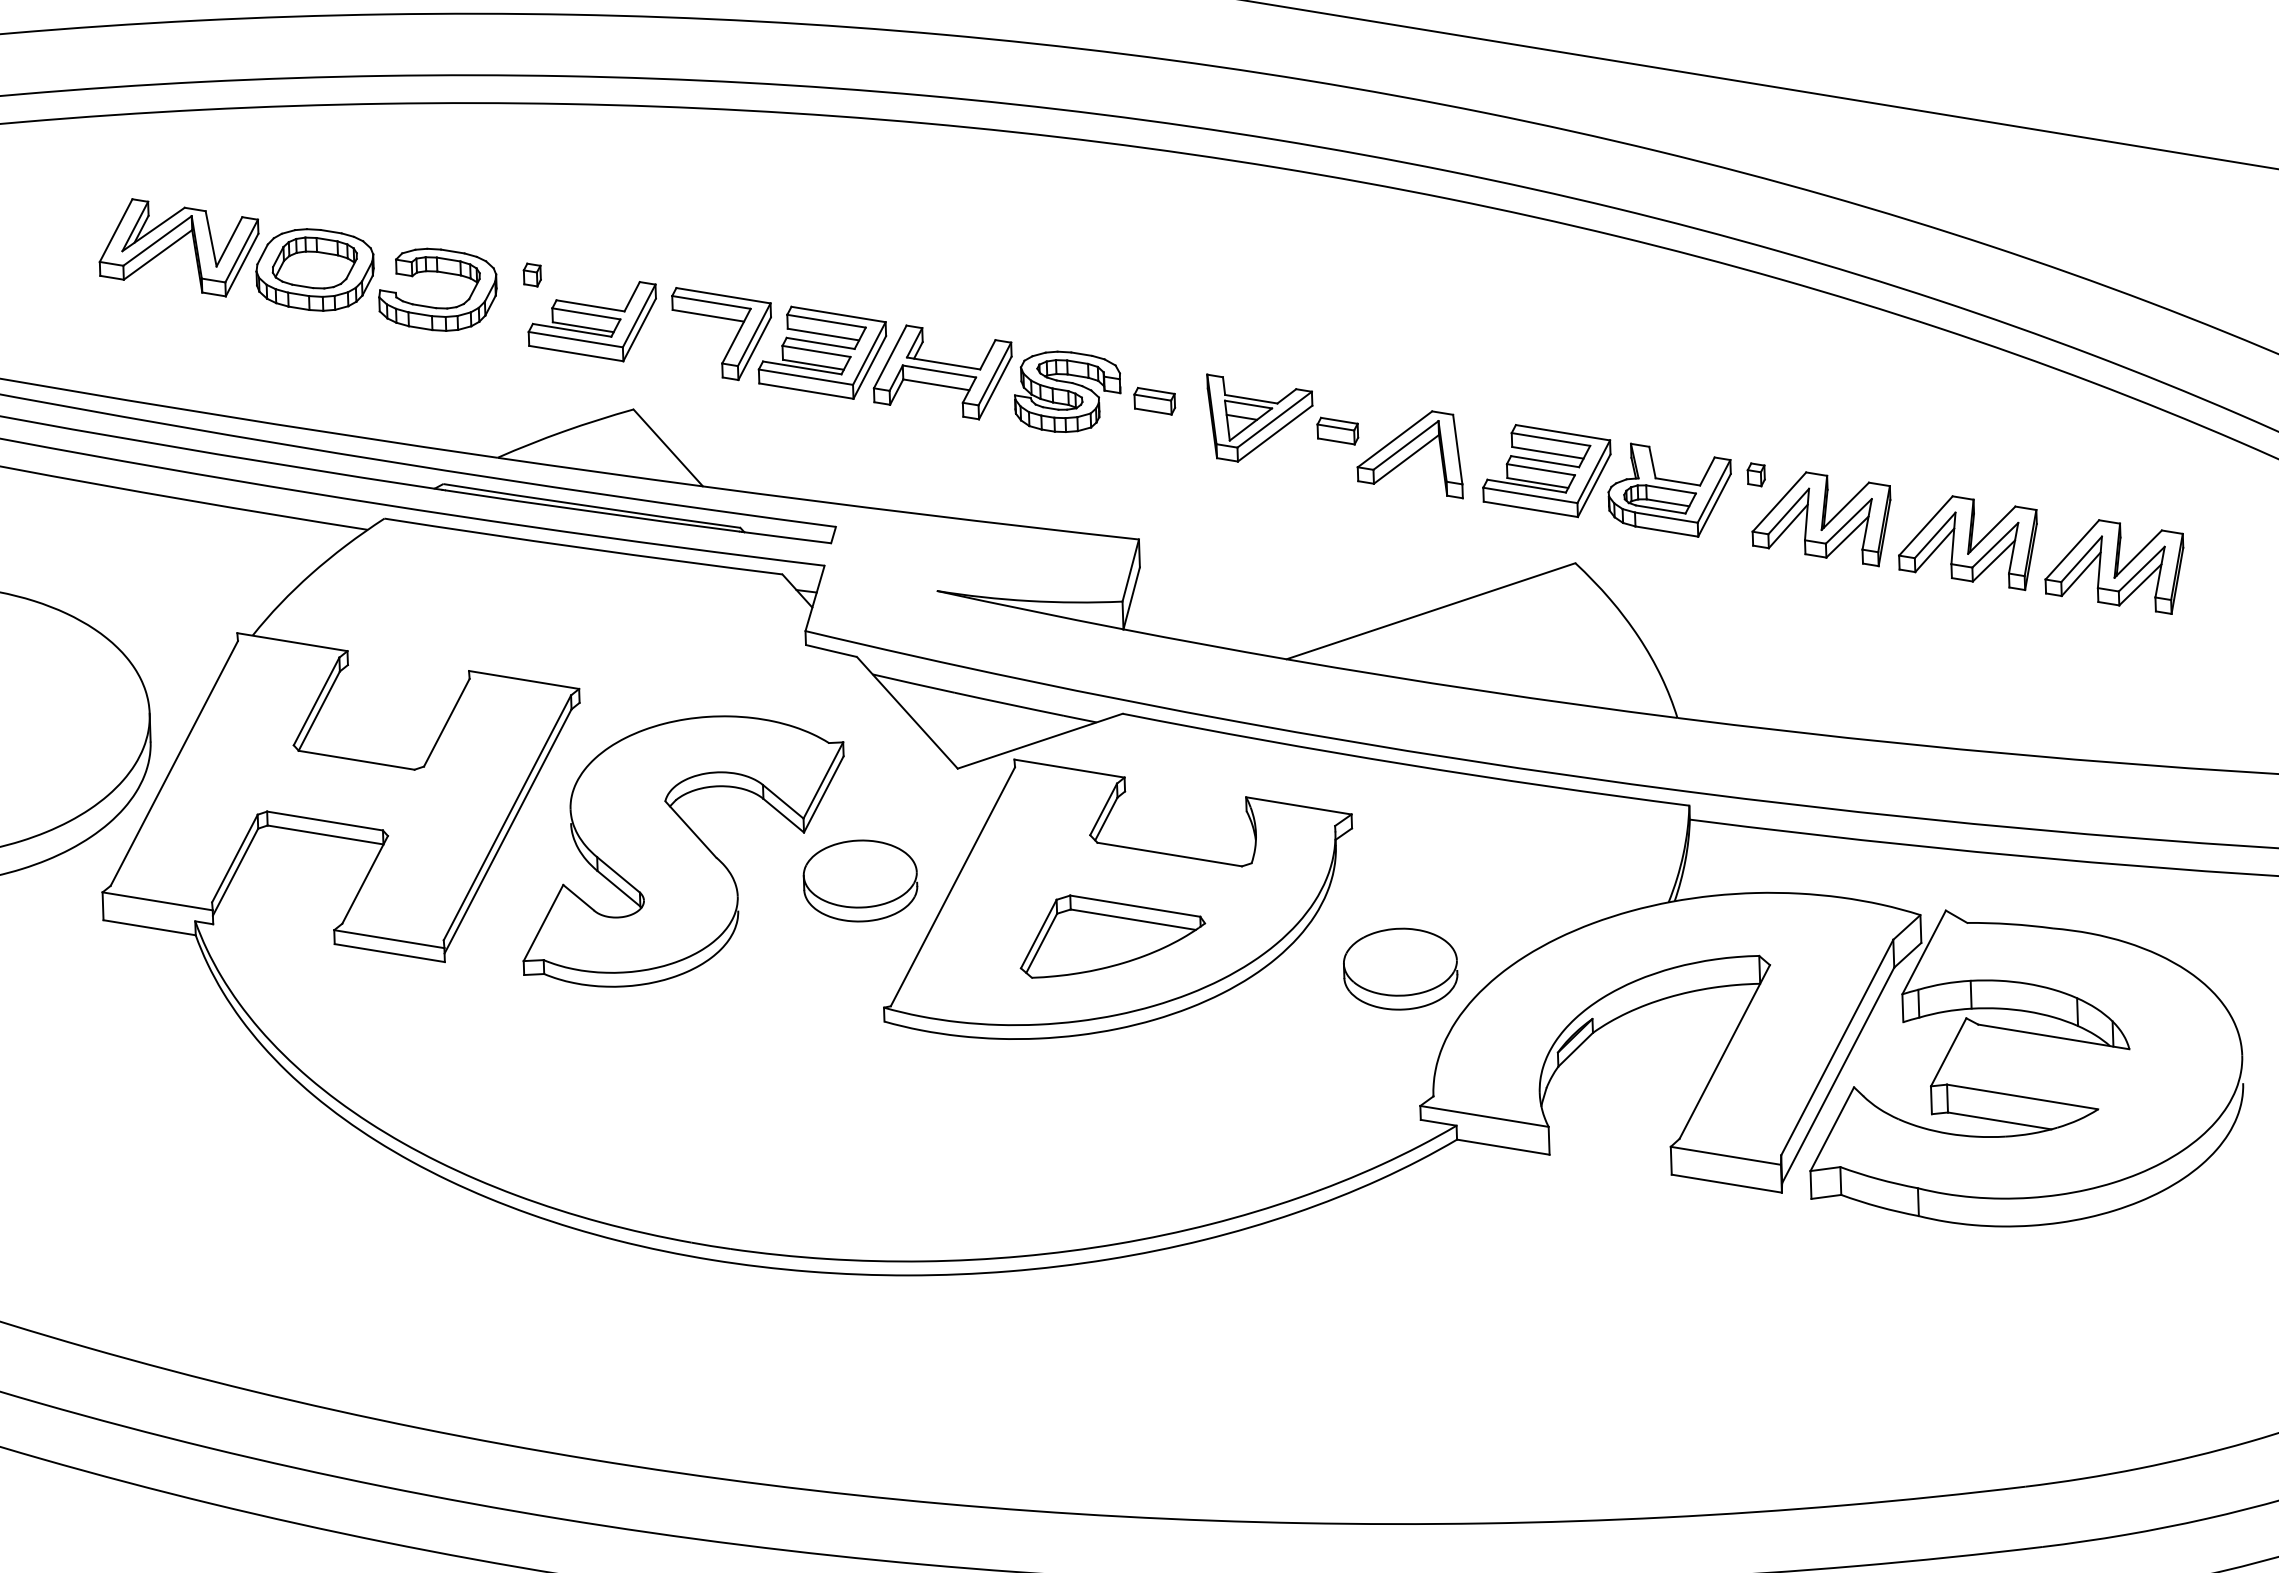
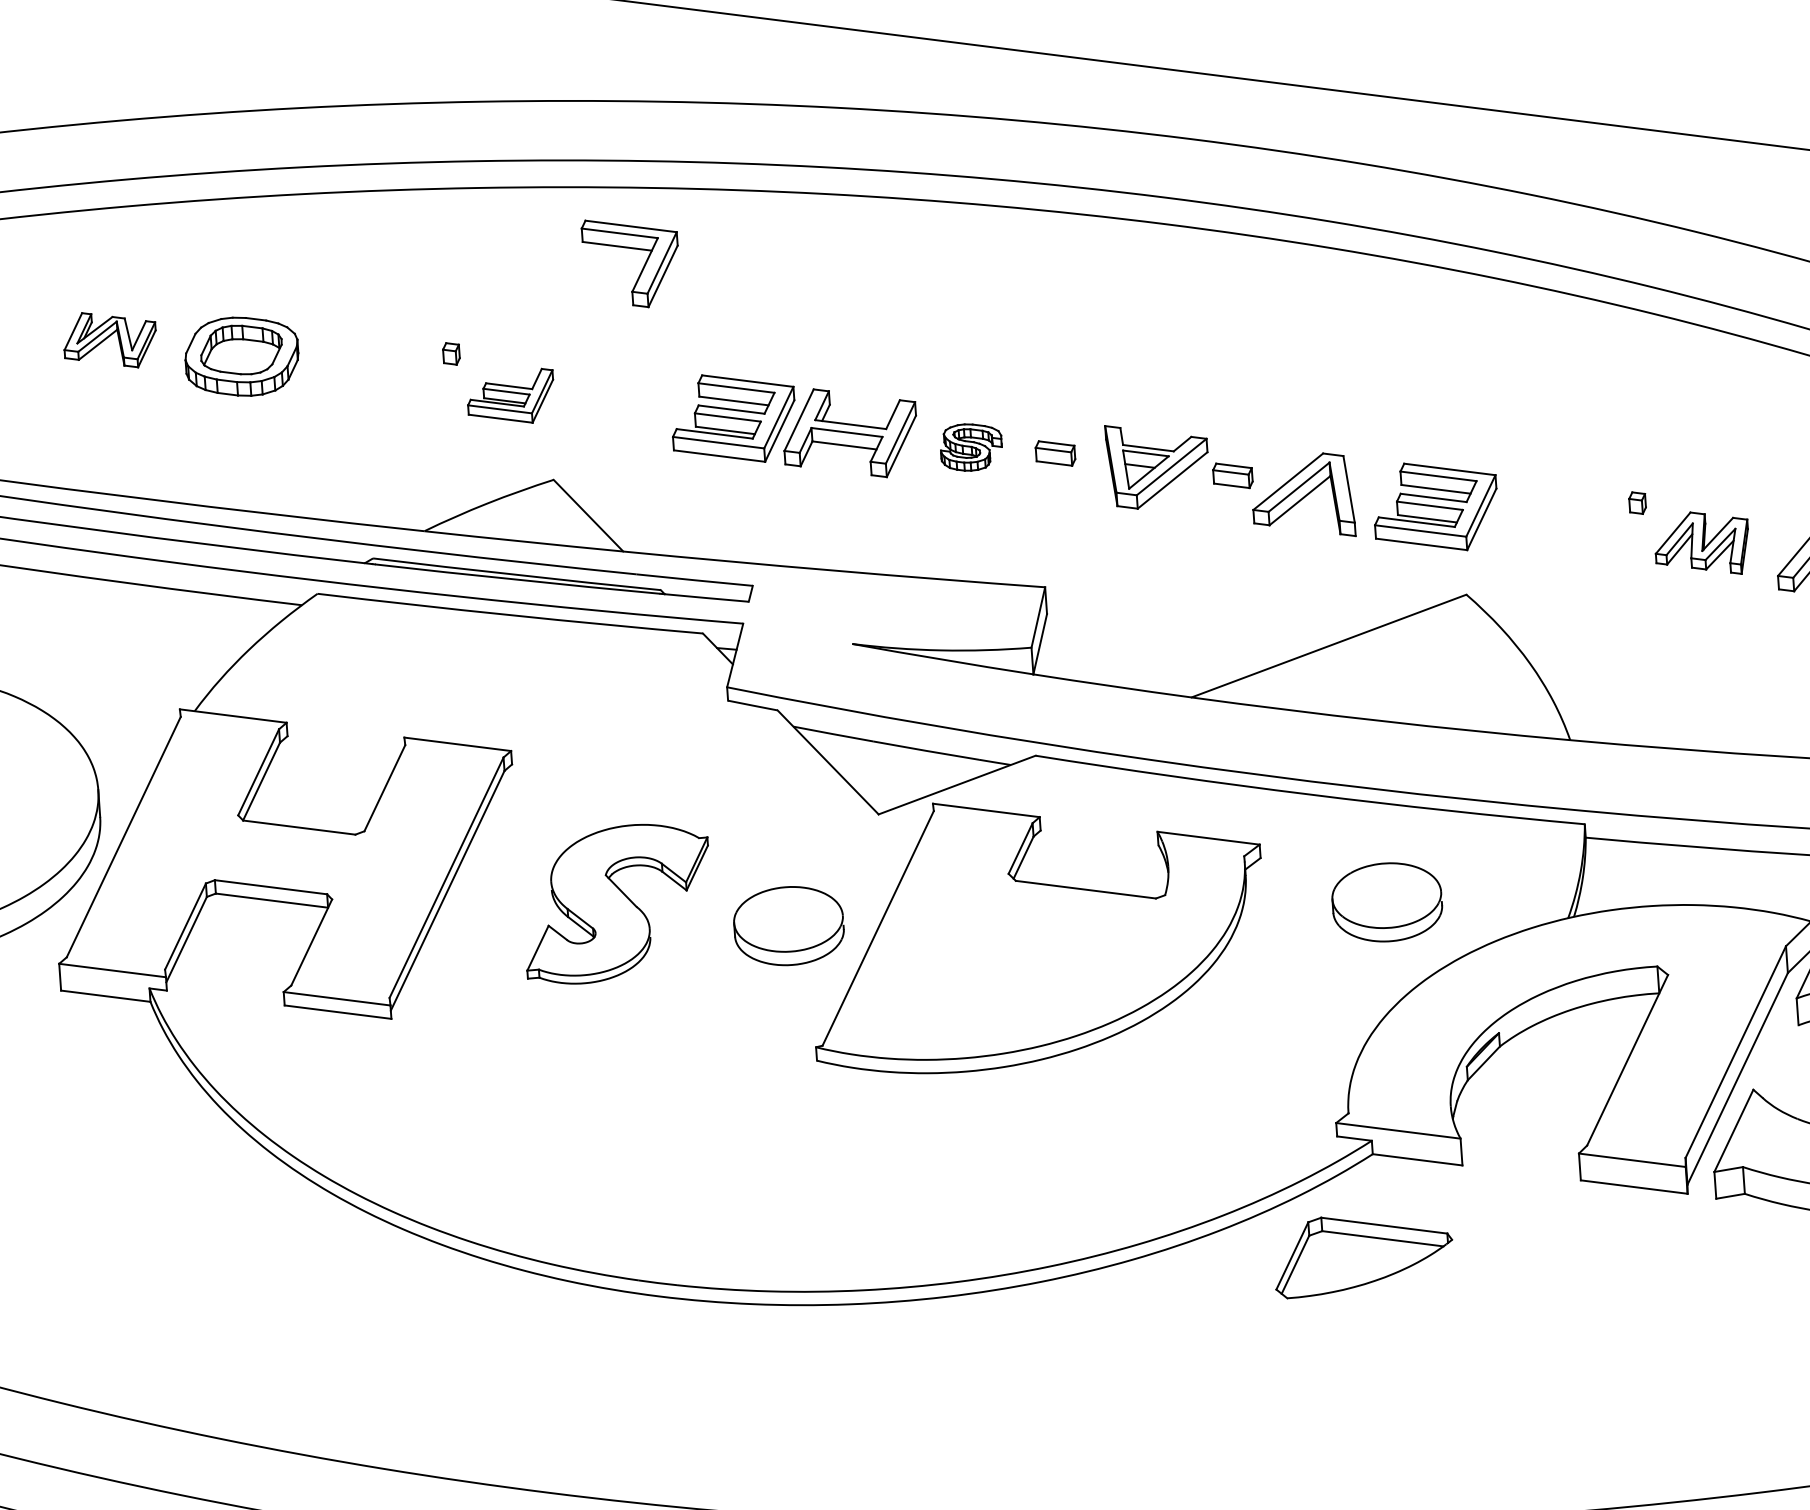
part: (178, 247) -> (109, 339), size x0.6
part: (441, 273) -> (363, 355), removed
part: (591, 321) -> (510, 396), size x0.7
part: (733, 339) -> (642, 268), moved
part: (1067, 391) -> (971, 447), size x0.6
part: (1669, 489) -> (1554, 520), removed
part: (1821, 519) -> (1701, 543), size x0.7
part: (683, 851) -> (617, 903), size x0.6
part: (1112, 936) -> (1363, 1255), moved
part: (1400, 968) -> (1387, 901), moved

